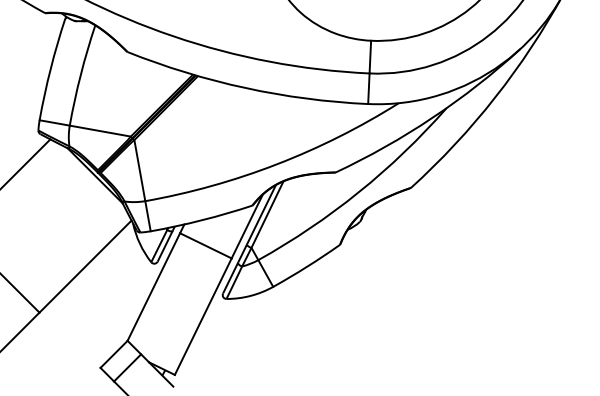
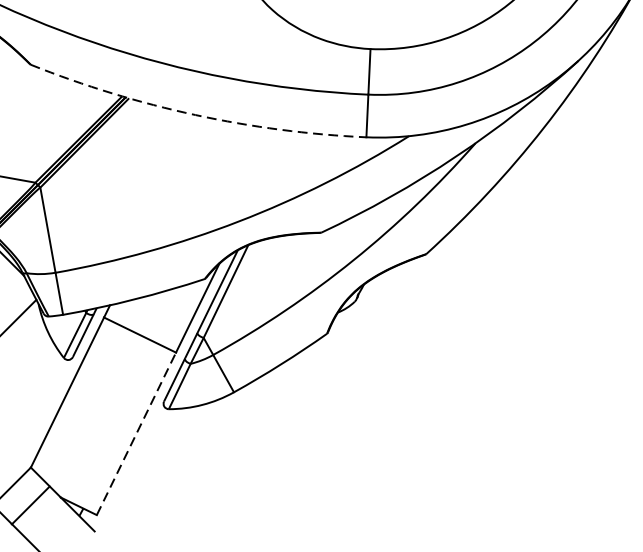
arc: (245, 88) -> (195, 115), solid -> dashed
line: (203, 316) -> (136, 433), solid -> dashed

